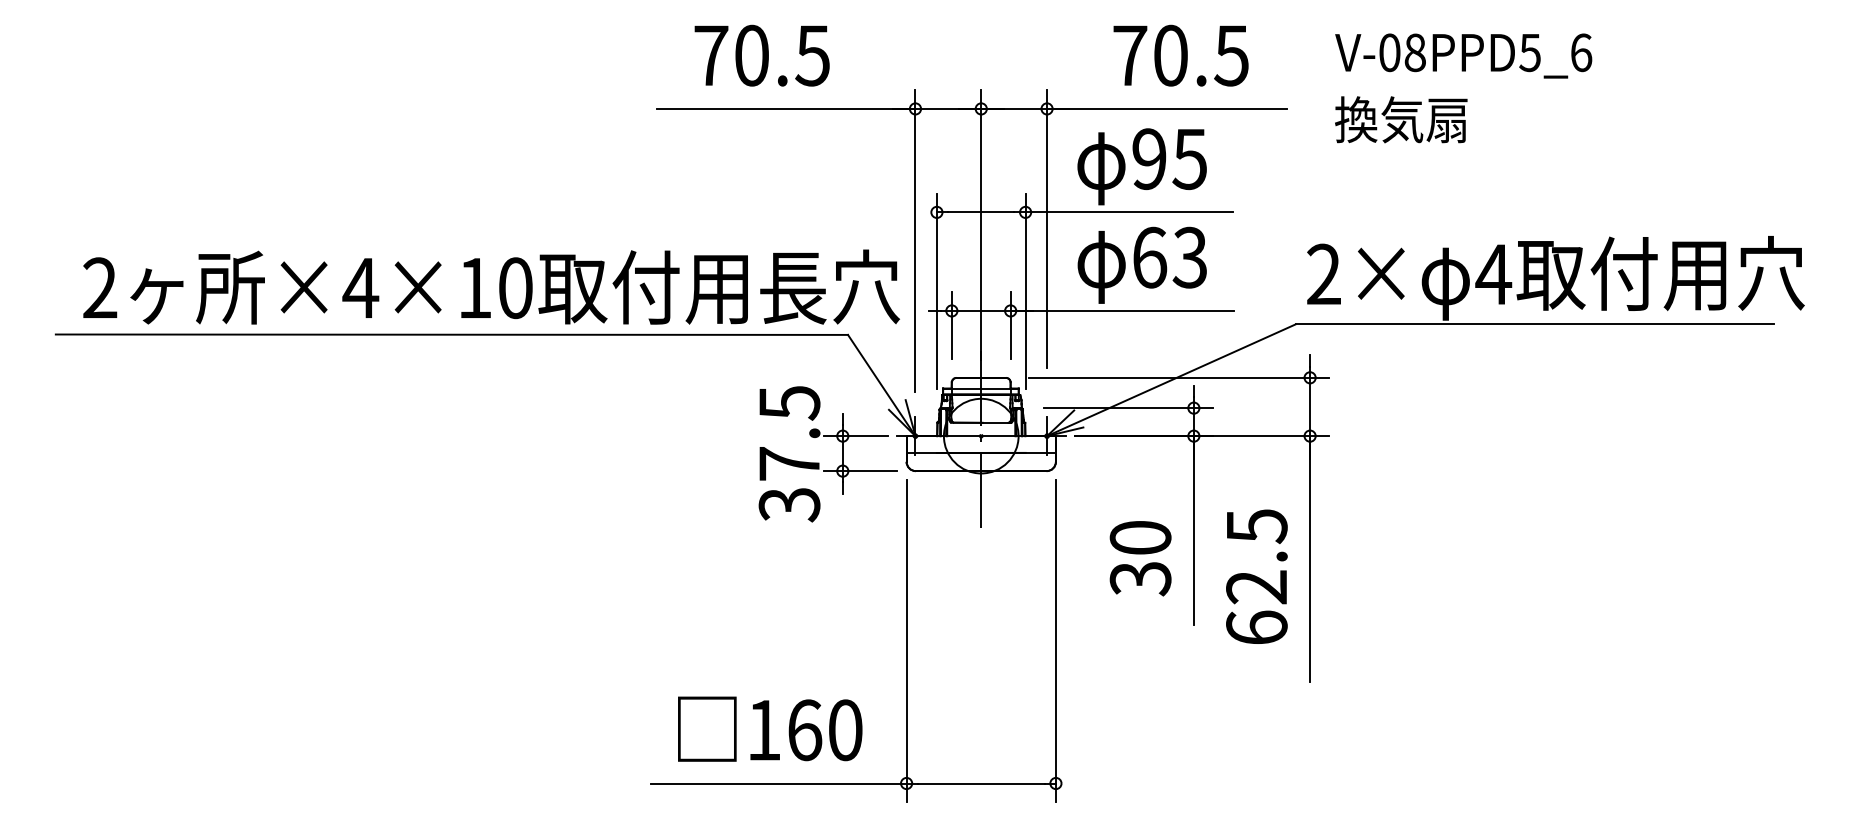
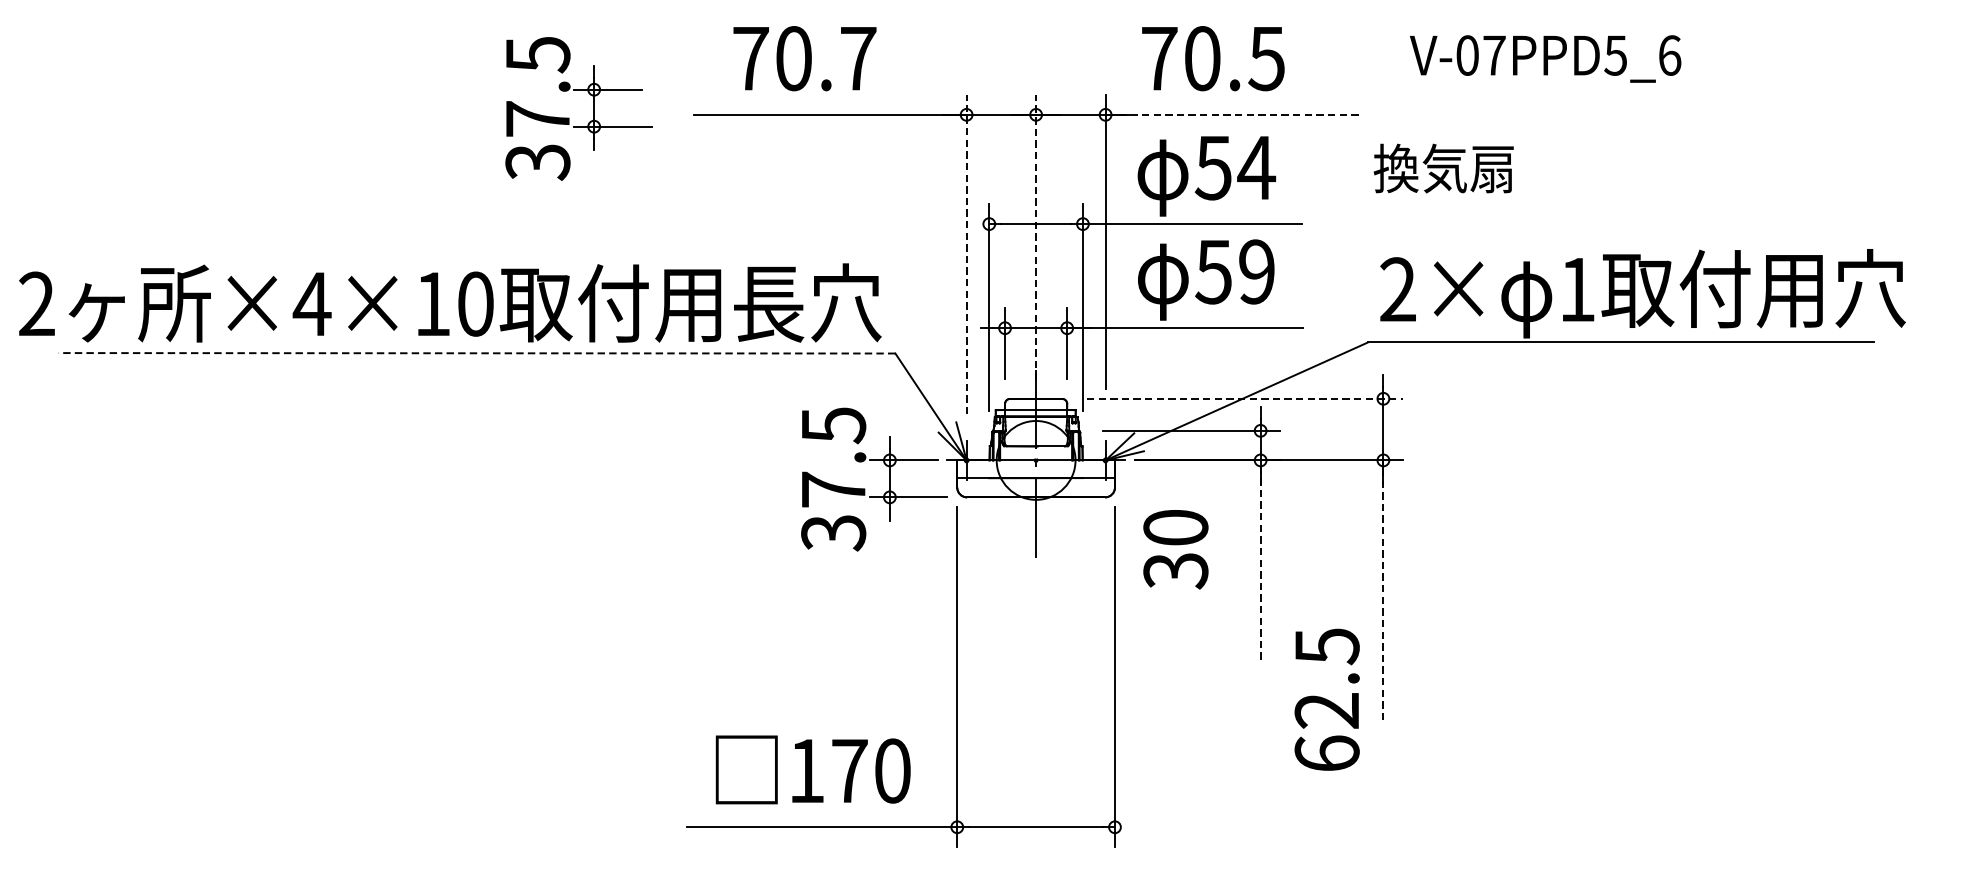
text: (1414, 52) -> (1493, 55), V-08PPD5_6 -> V-07PPD5_6
text: (812, 55) -> (857, 58), 70.5 -> 70.7
text: (1180, 55) -> (1212, 58), moved
line: (1166, 108) -> (1231, 114), solid -> dashed
part: (539, 111) -> (569, 117), added
text: (1401, 119) -> (1444, 168), moved
text: (1169, 159) -> (1234, 168), 95 -> 54
line: (981, 225) -> (1036, 237), solid -> dashed
line: (915, 240) -> (966, 253), solid -> dashed
text: (1168, 257) -> (1233, 271), 63 -> 59
text: (1493, 274) -> (1577, 289), 4 -> 1
text: (491, 286) -> (450, 302), moved
line: (451, 334) -> (476, 353), solid -> dashed
line: (1179, 377) -> (1245, 398), solid -> dashed
line: (1193, 530) -> (1260, 560), solid -> dashed
text: (1140, 558) -> (1175, 549), moved
line: (1310, 558) -> (1383, 589), solid -> dashed
text: (1256, 576) -> (1326, 699), moved
text: (805, 730) -> (850, 771), 160 -> 170

